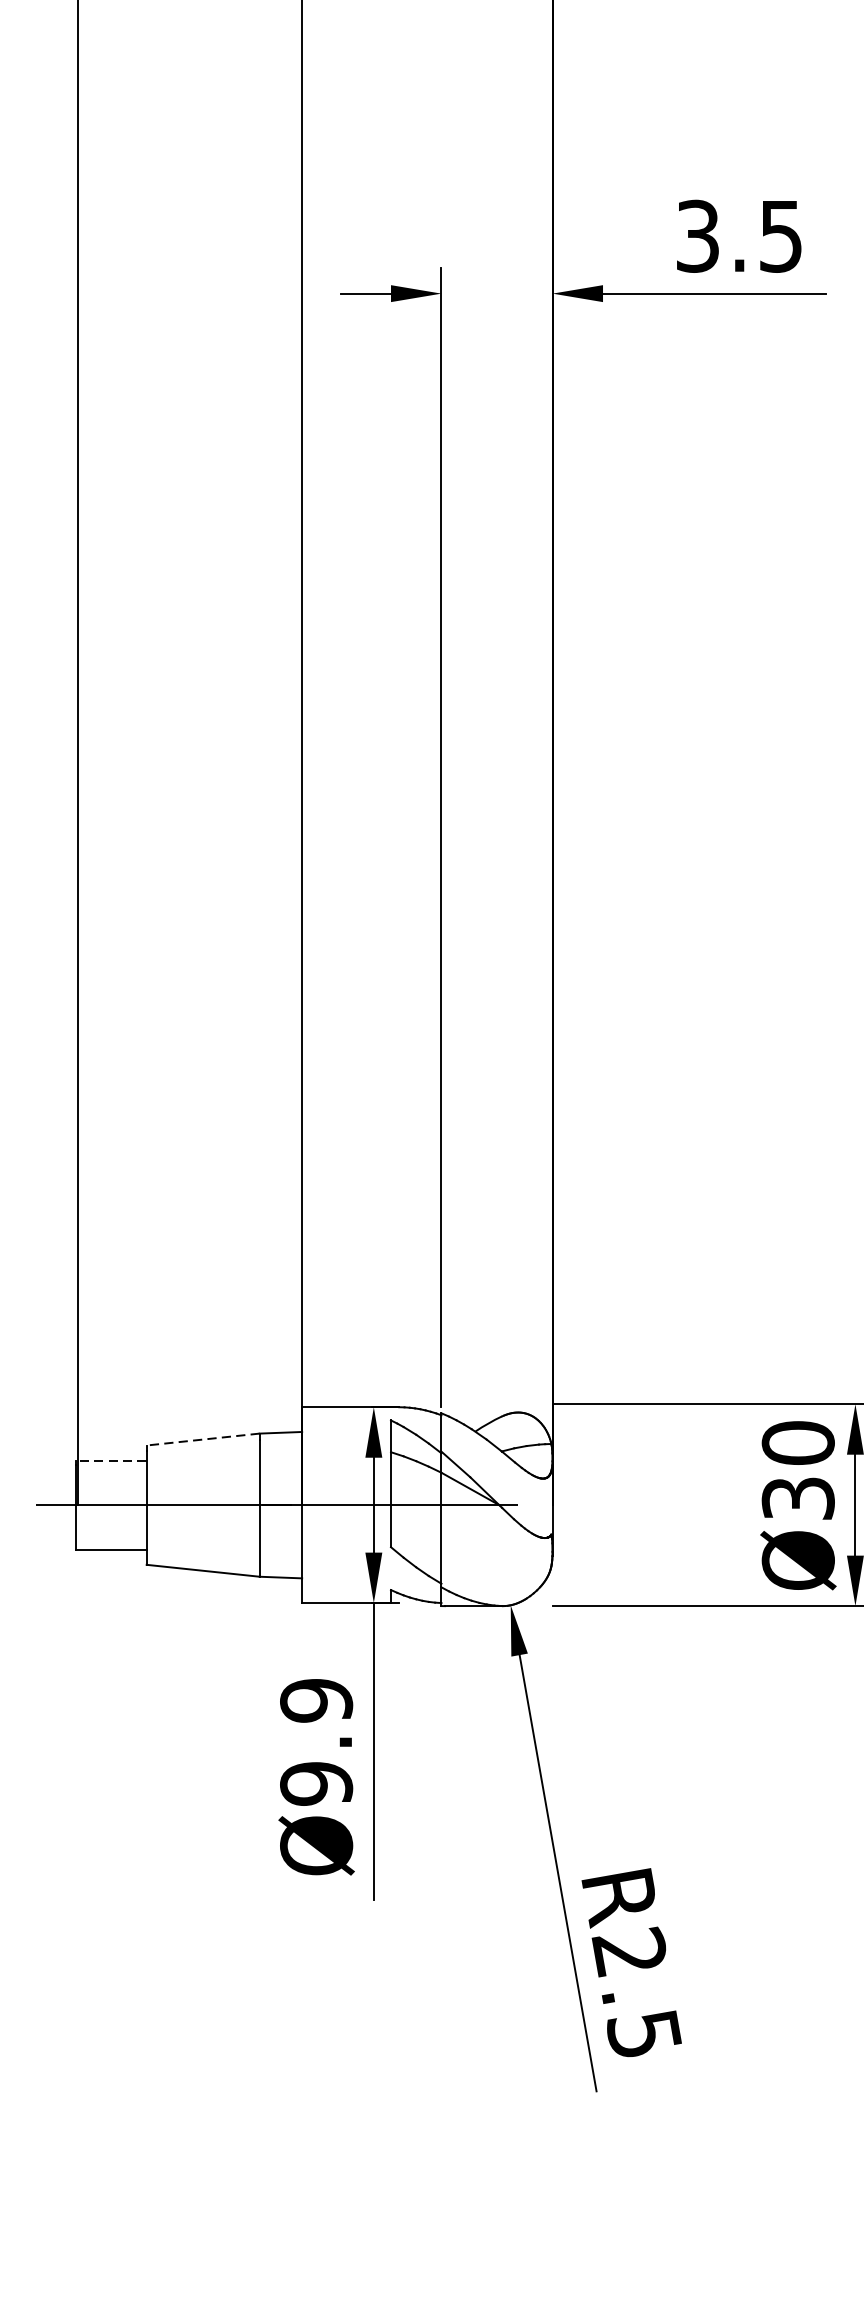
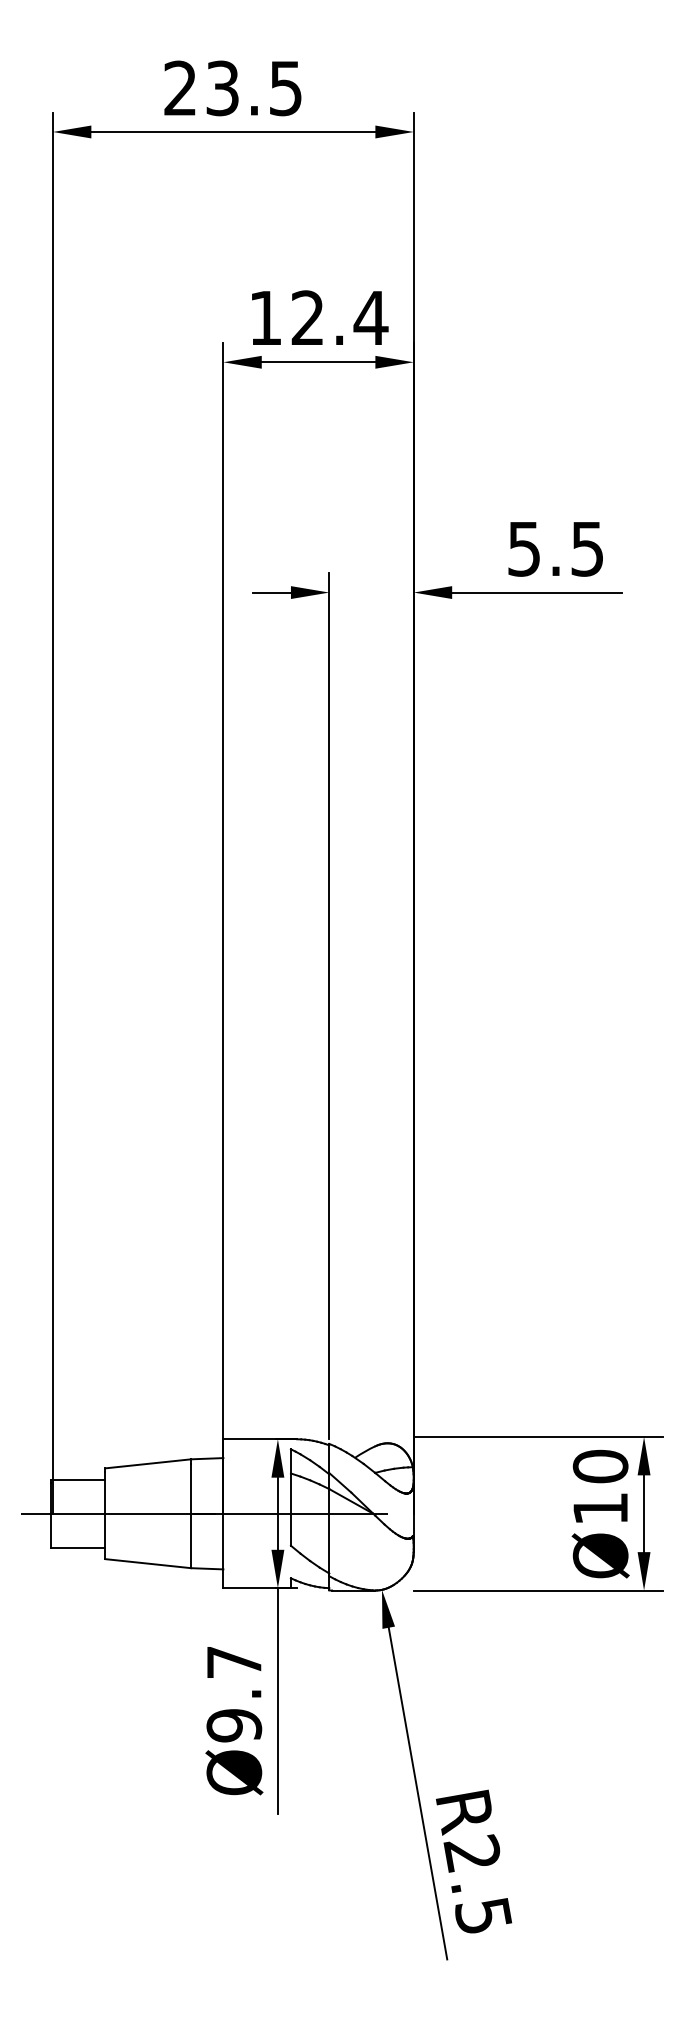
text: (698, 235) -> (524, 548), 3.5 -> 5.5
line: (202, 1439) -> (147, 1463), dashed -> solid
line: (111, 1460) -> (78, 1479), dashed -> solid
text: (798, 1498) -> (600, 1508), Ø30 -> Ø10
text: (316, 1700) -> (234, 1662), Ø9.9 -> Ø9.7

